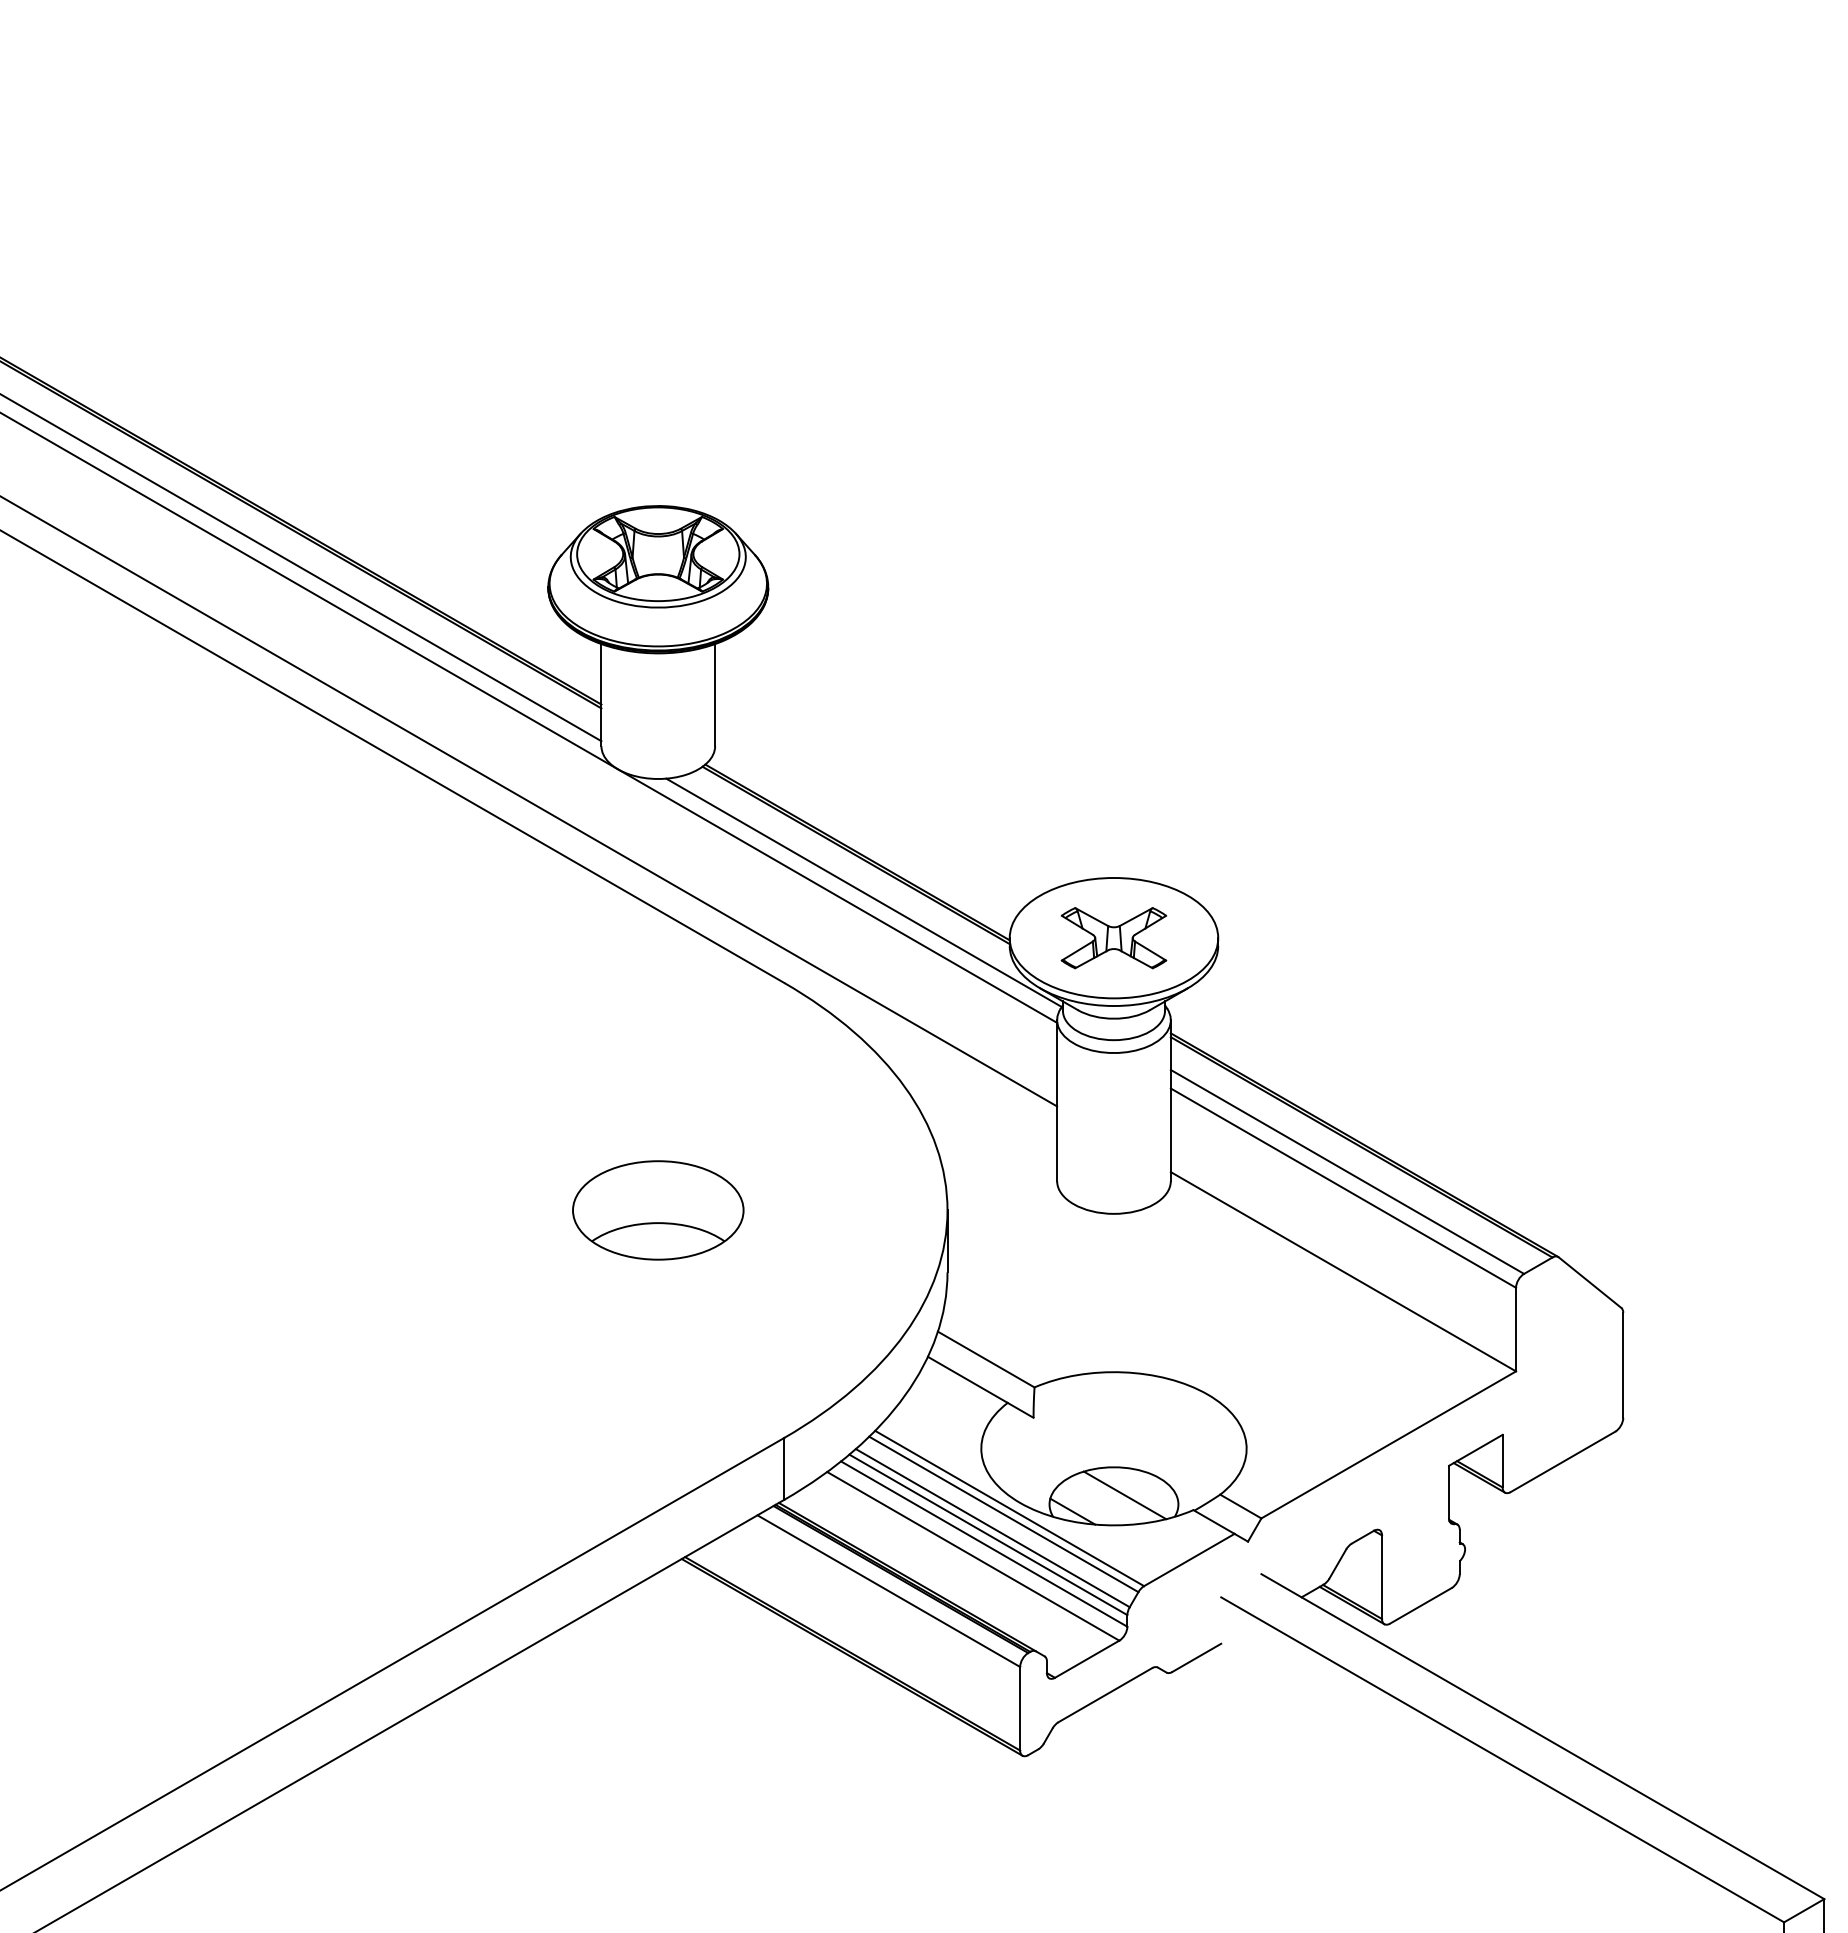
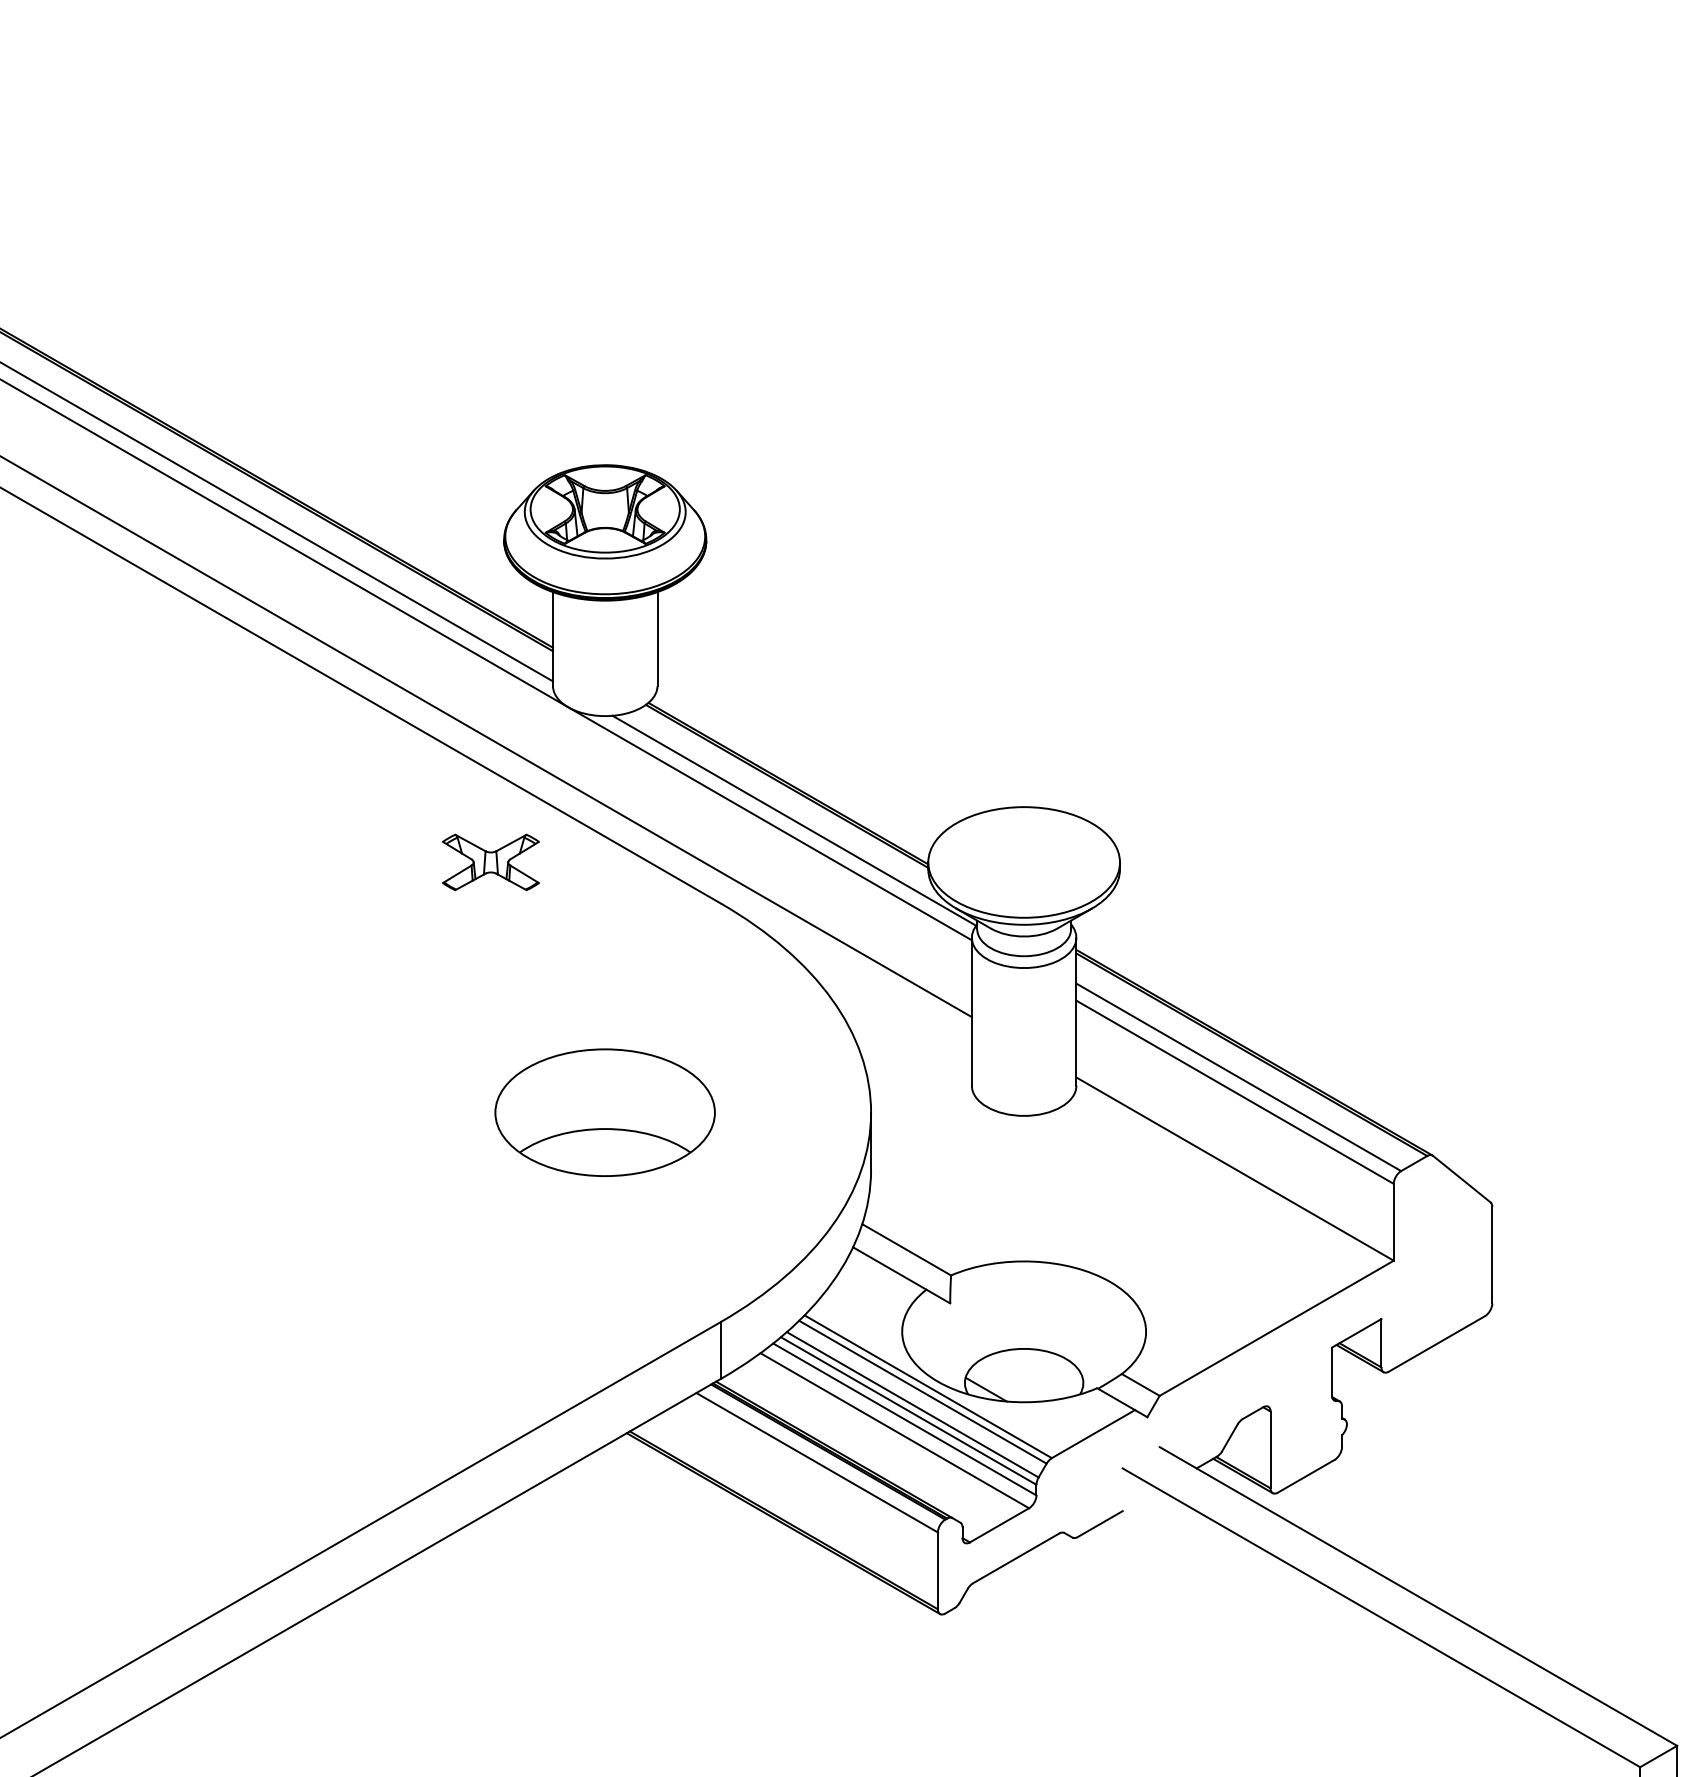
part: (1113, 938) -> (490, 862), moved
part: (658, 1210) -> (605, 1112), size x1.4
line: (1124, 1495) -> (1033, 1374), removed

